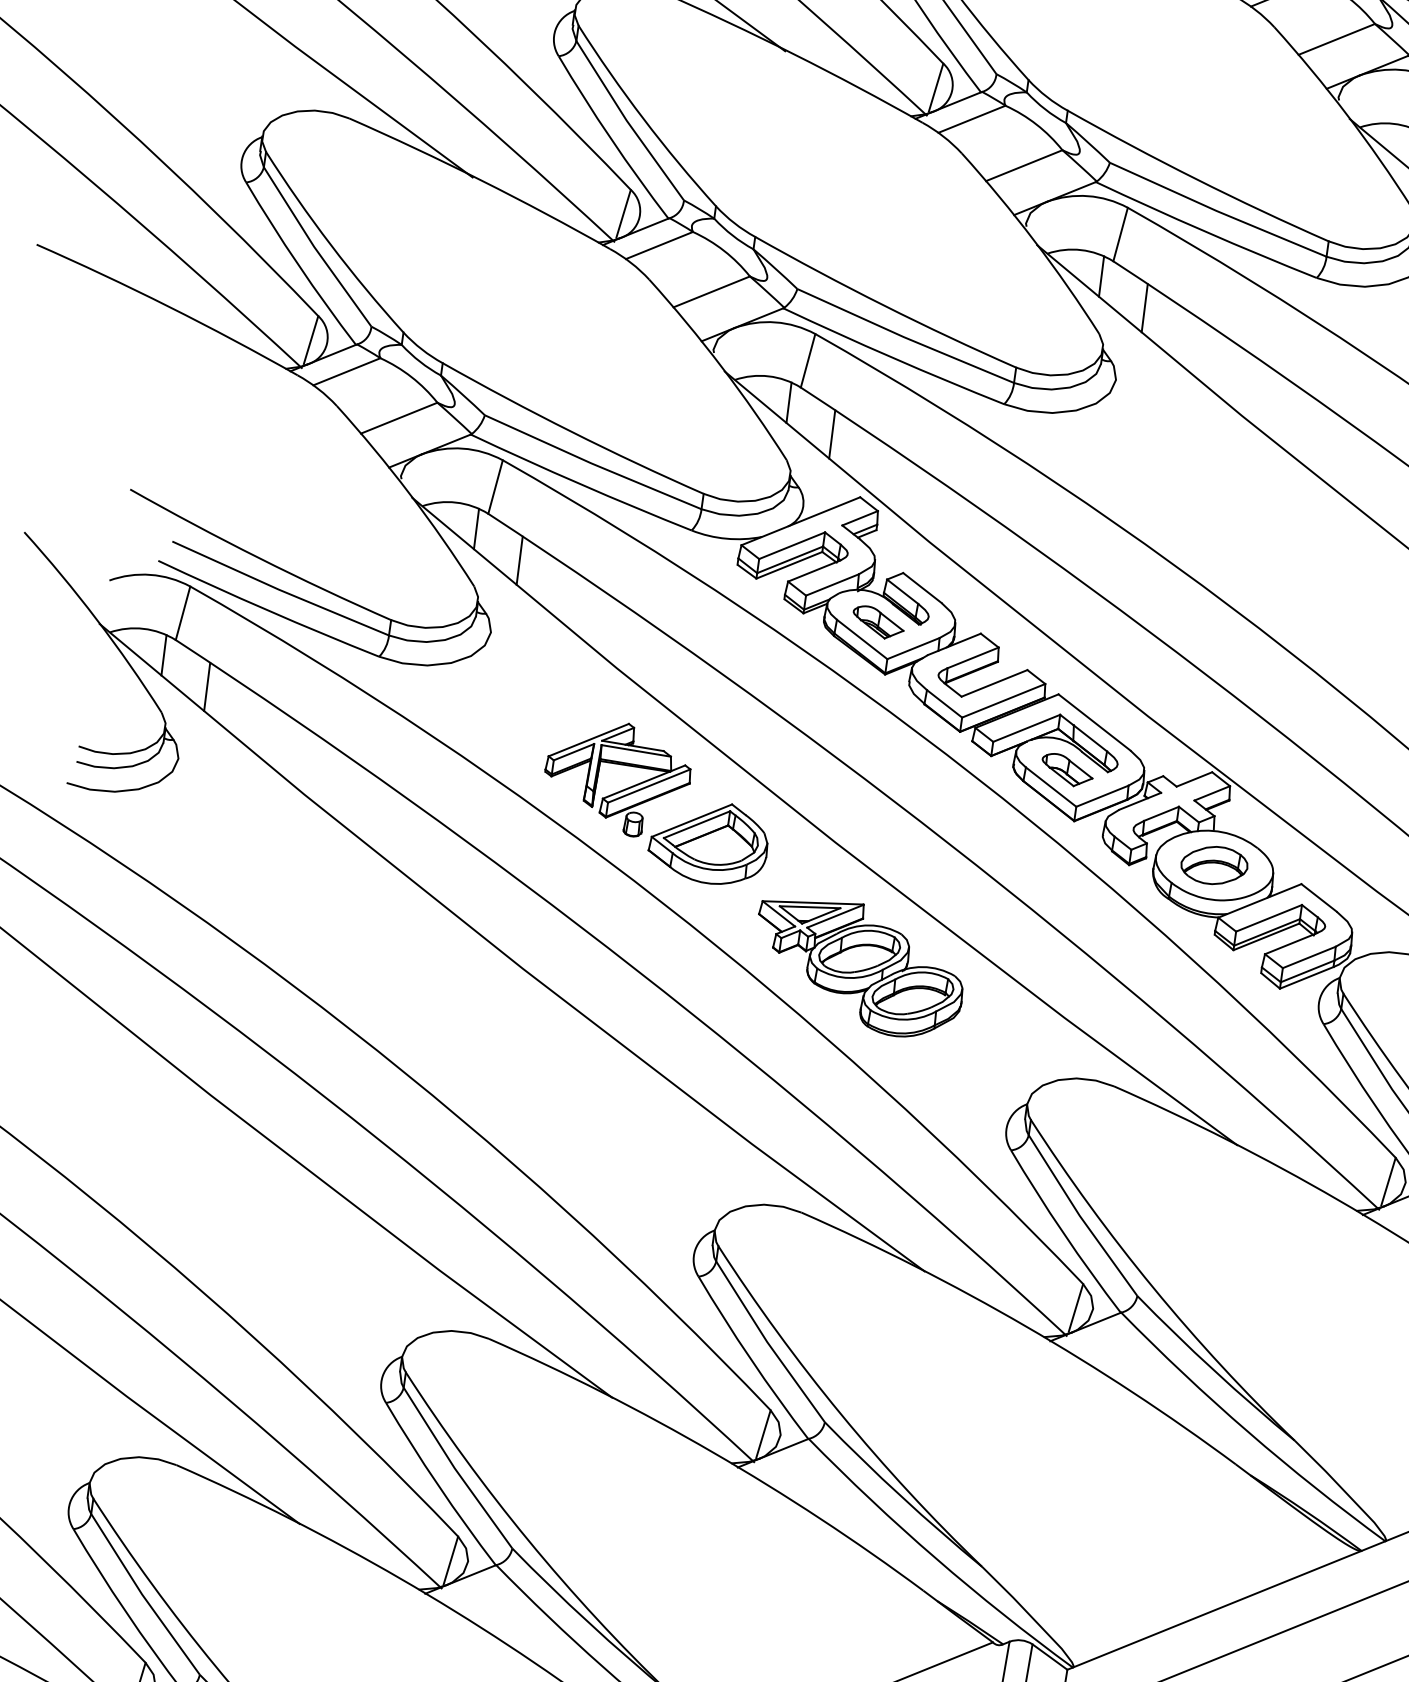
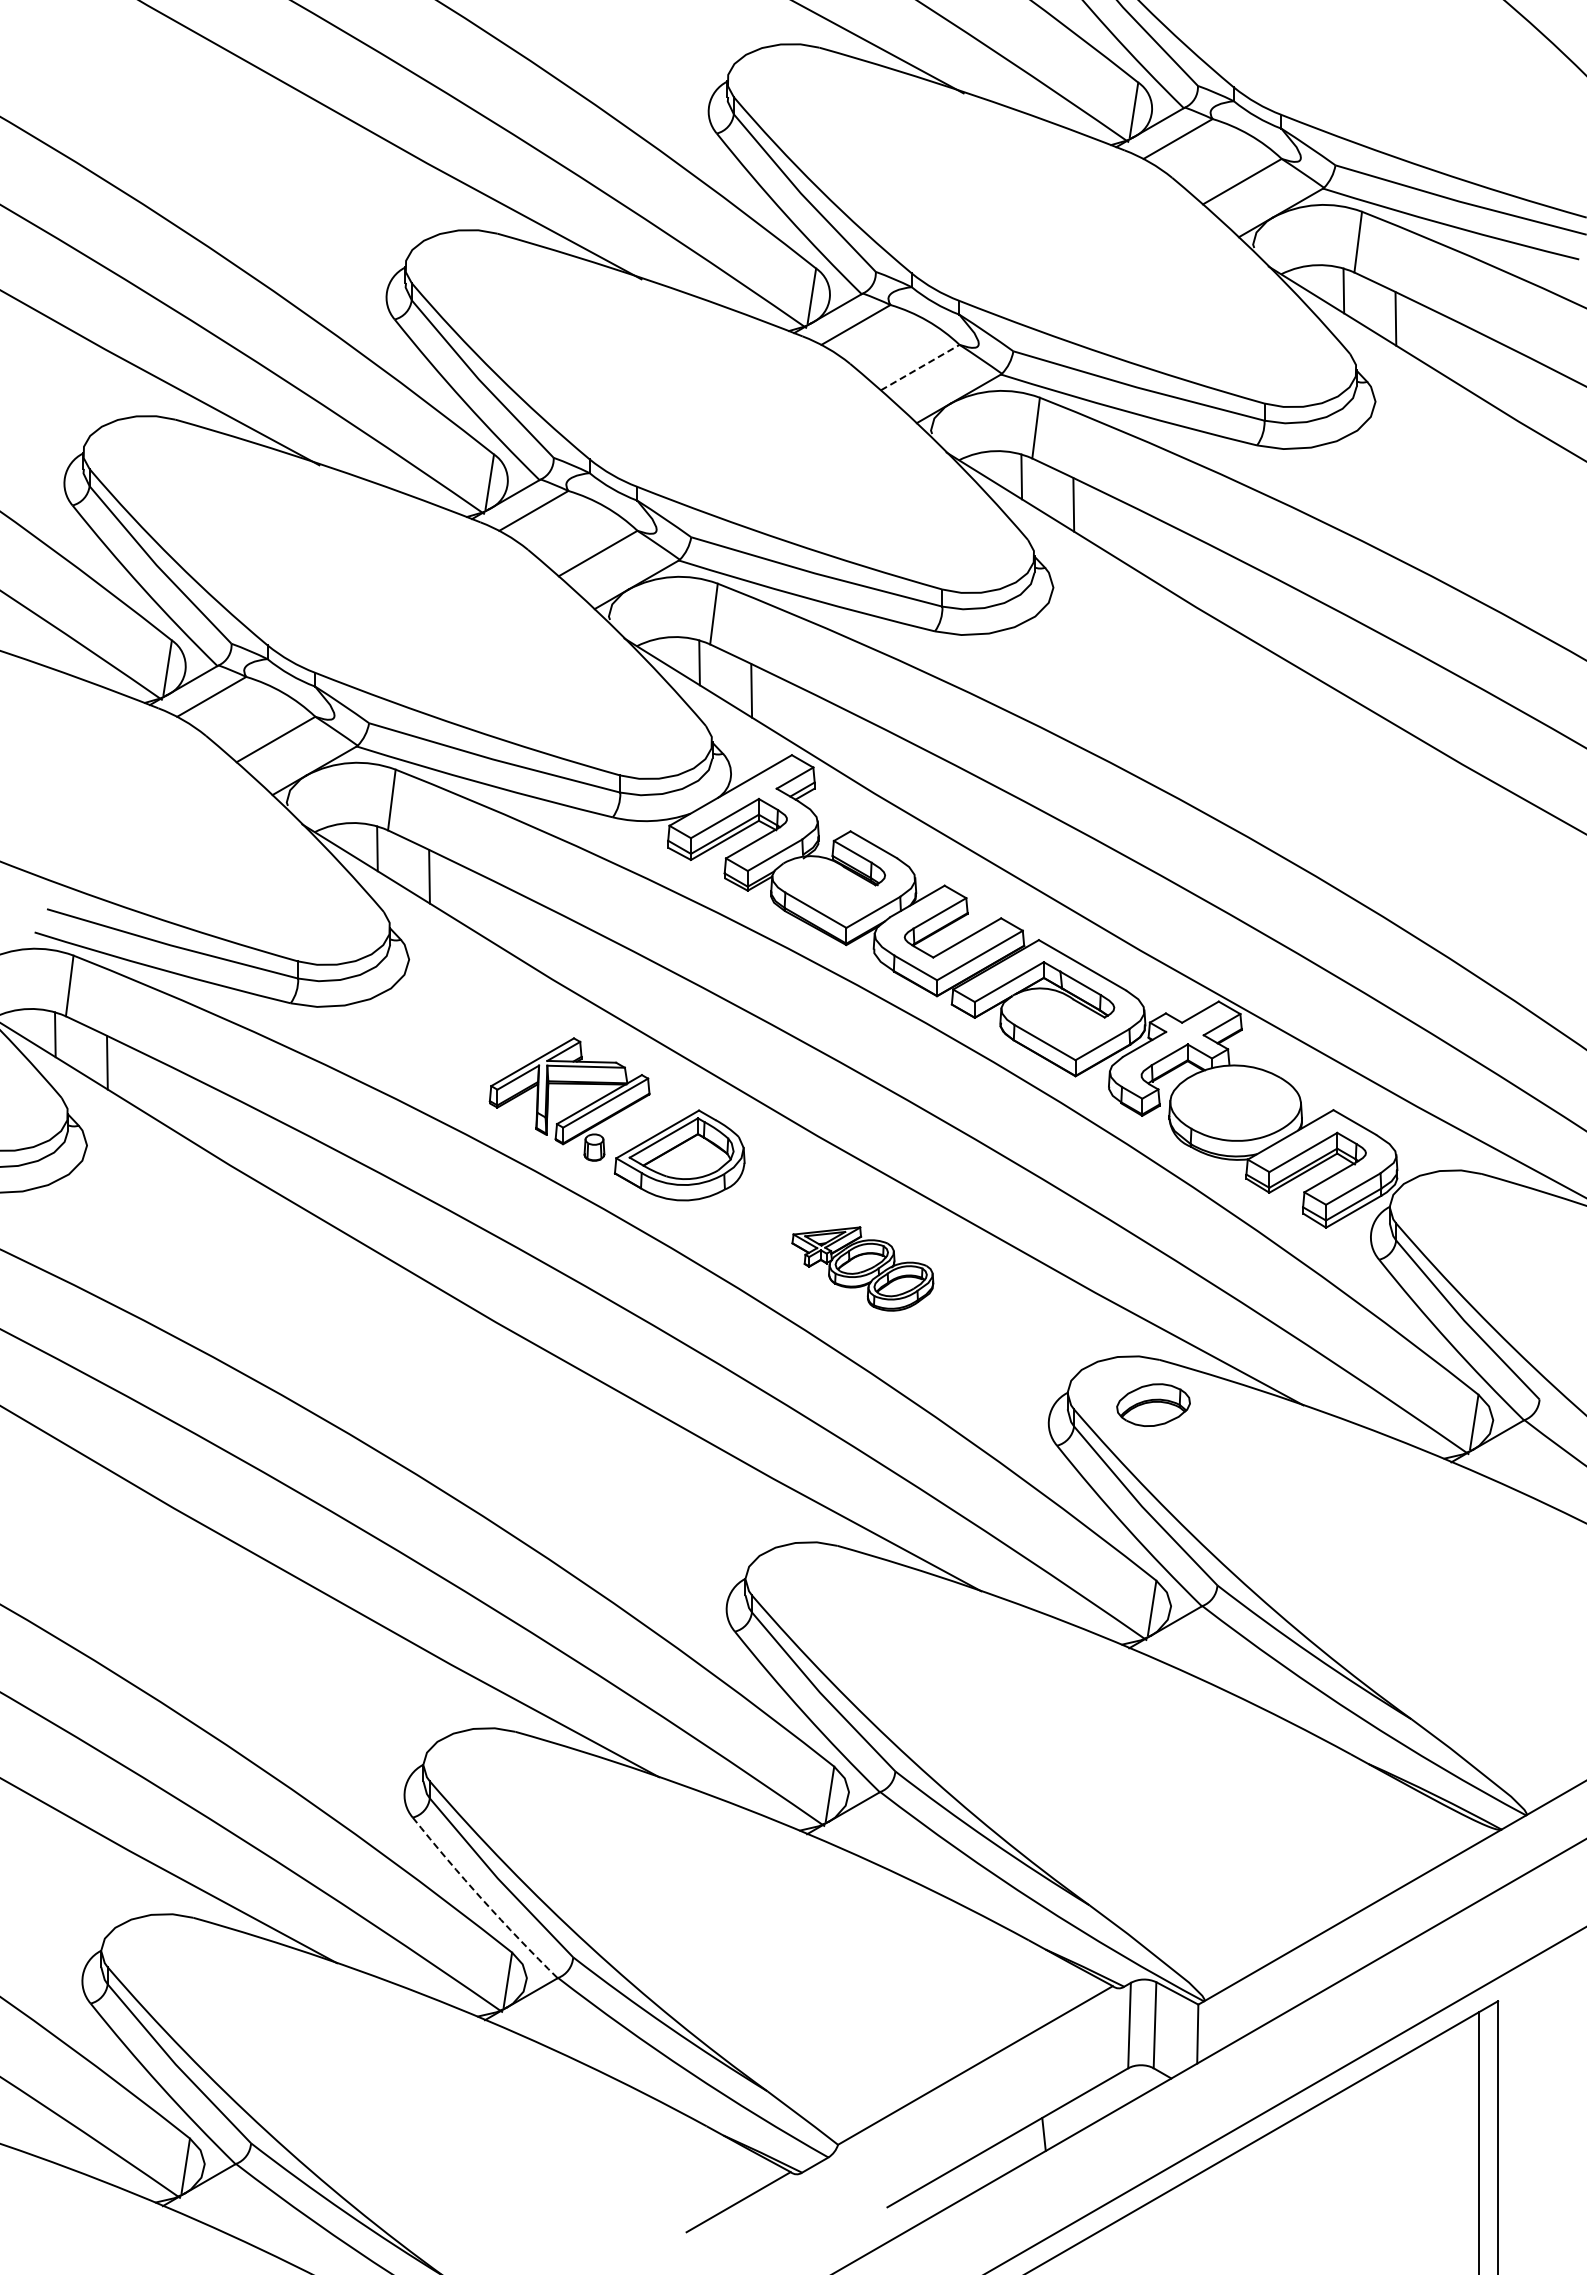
line: (1024, 165) -> (920, 367), solid -> dashed
part: (877, 622) -> (830, 889), removed
part: (1066, 770) -> (1059, 1021), removed
part: (1214, 864) -> (1153, 1404), moved
part: (858, 966) -> (862, 1268), size x0.6
arc: (438, 1486) -> (482, 1900), solid -> dashed

